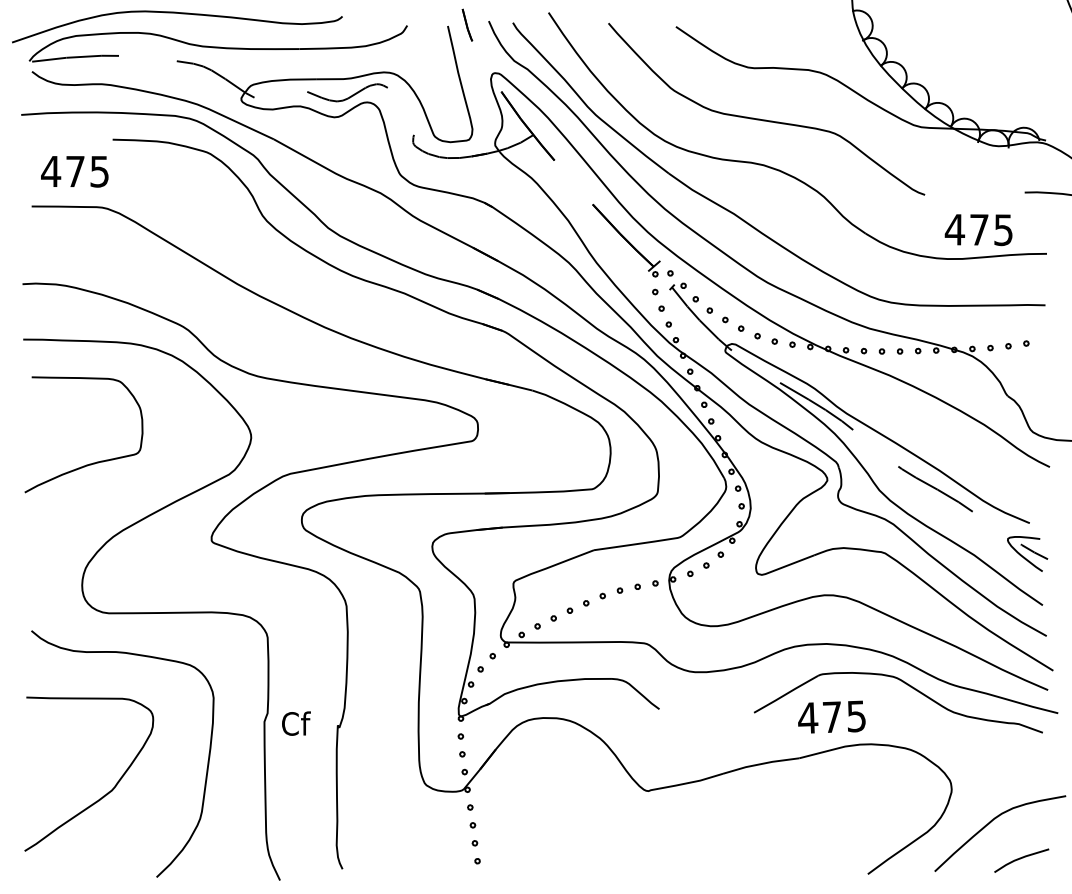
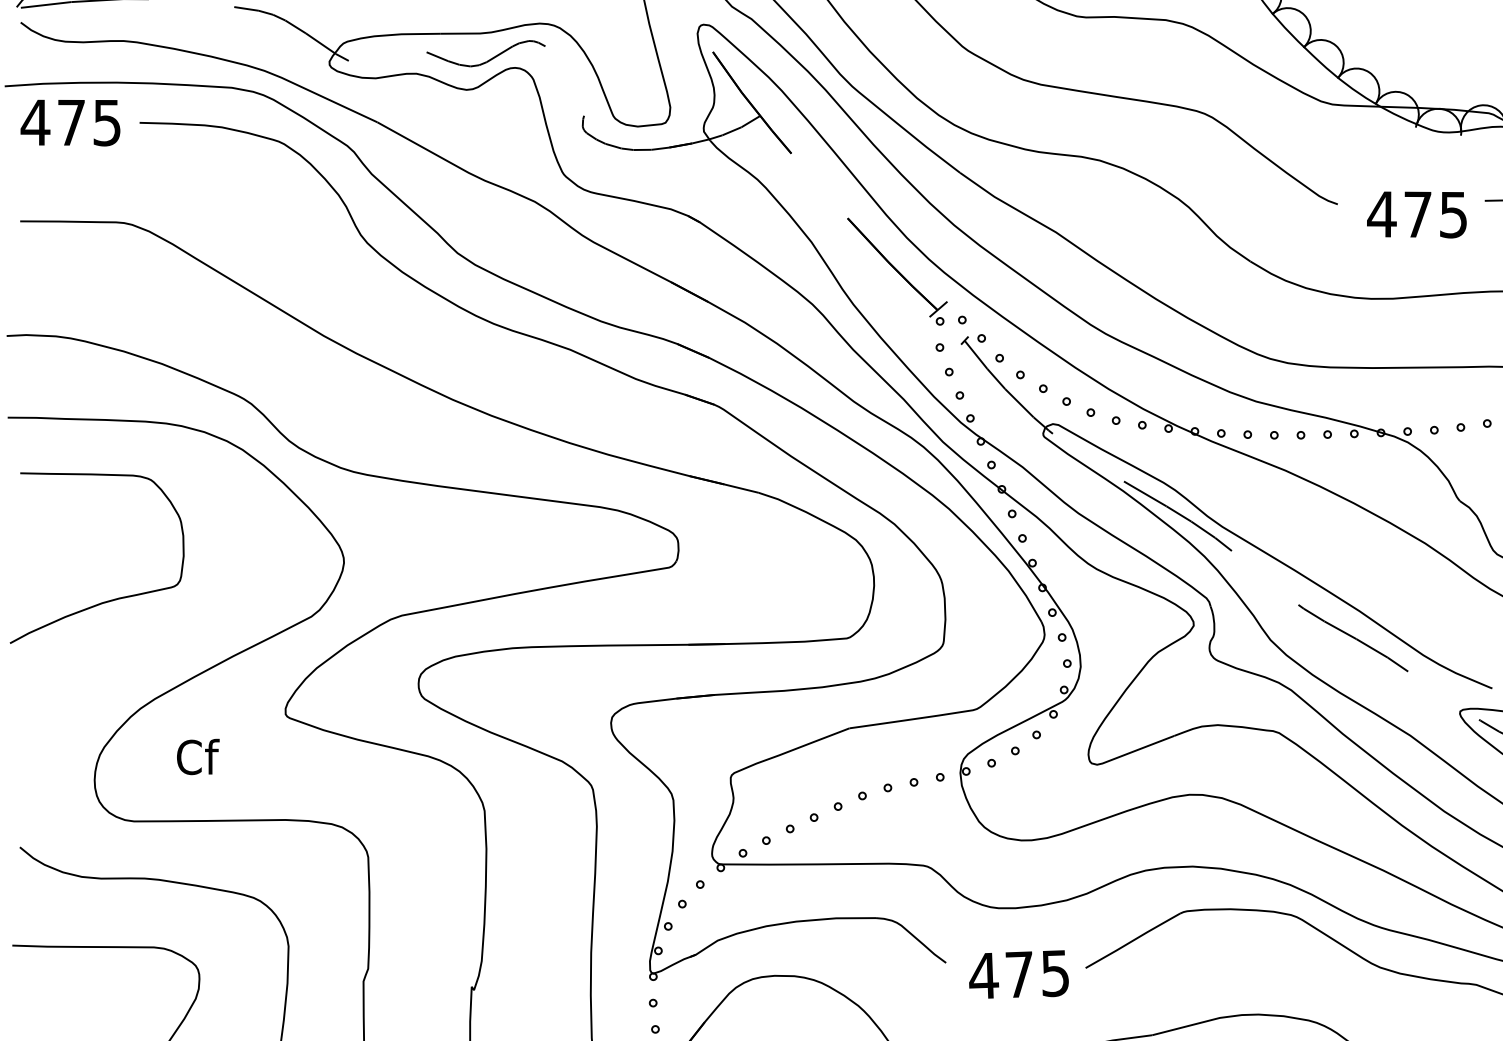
text: (74, 171) -> (70, 122), moved
text: (978, 230) -> (1416, 215), moved
text: (831, 716) -> (1018, 973), moved
text: (296, 723) -> (198, 756), moved

